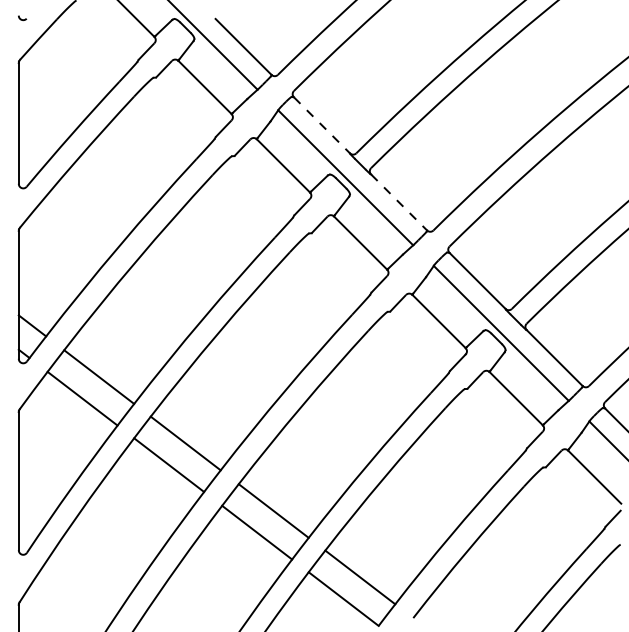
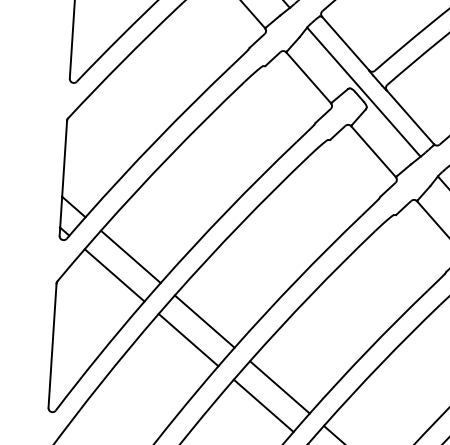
line: (321, 125) -> (345, 43), dashed -> solid
line: (399, 202) -> (410, 117), dashed -> solid

